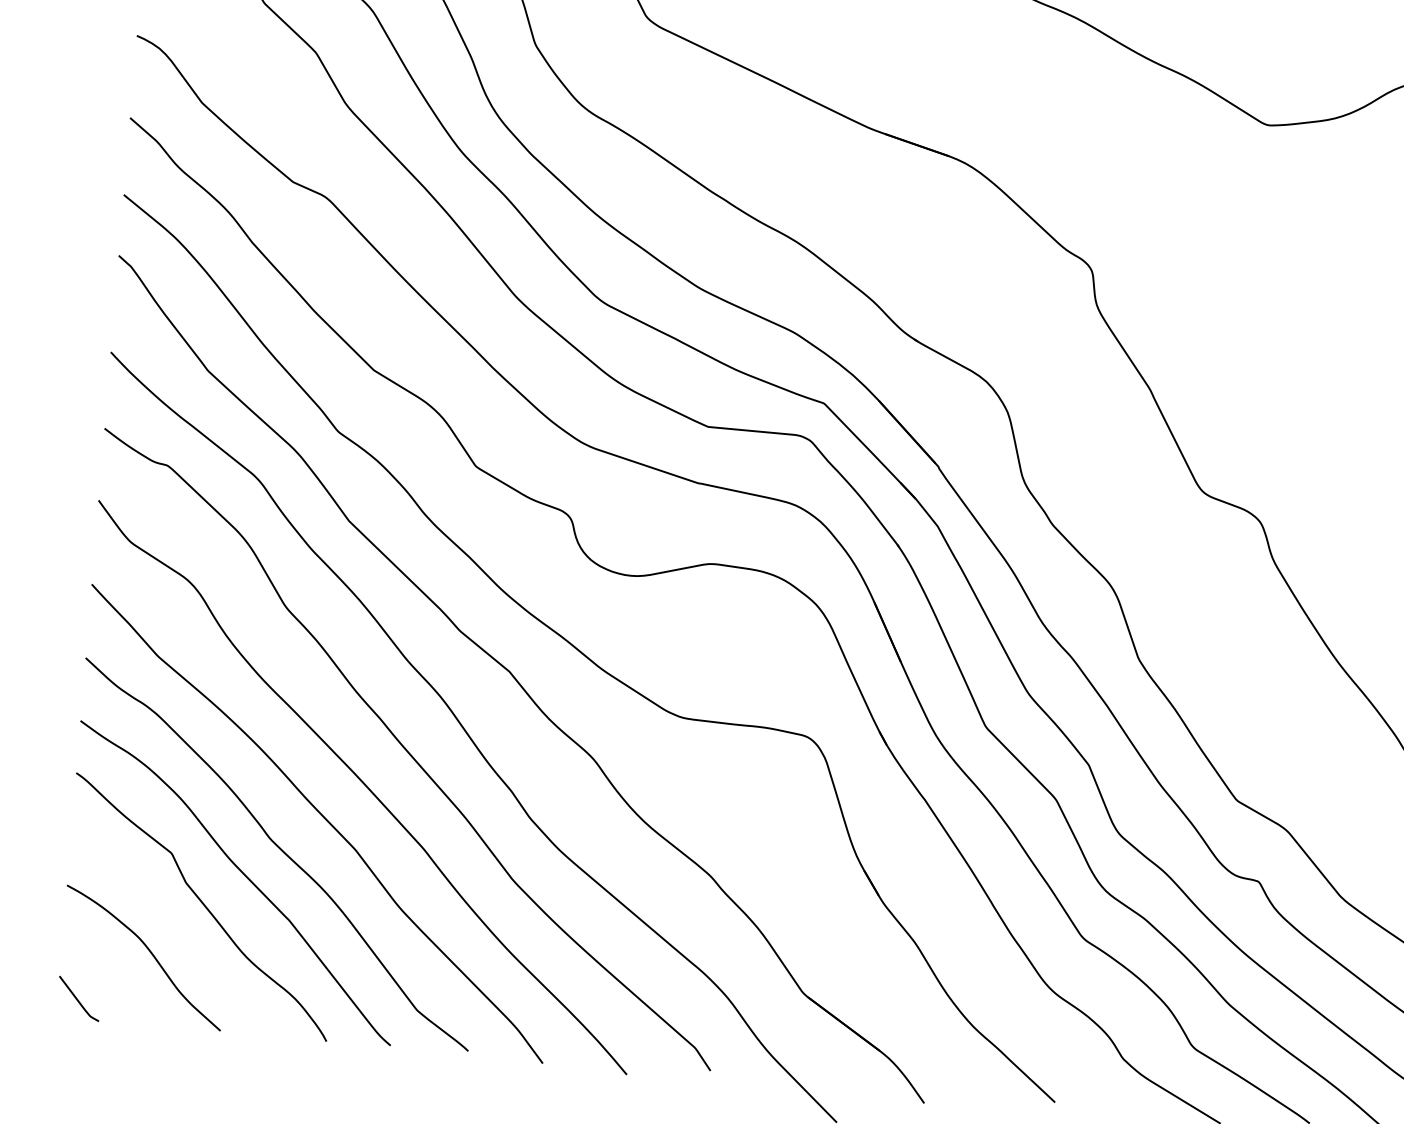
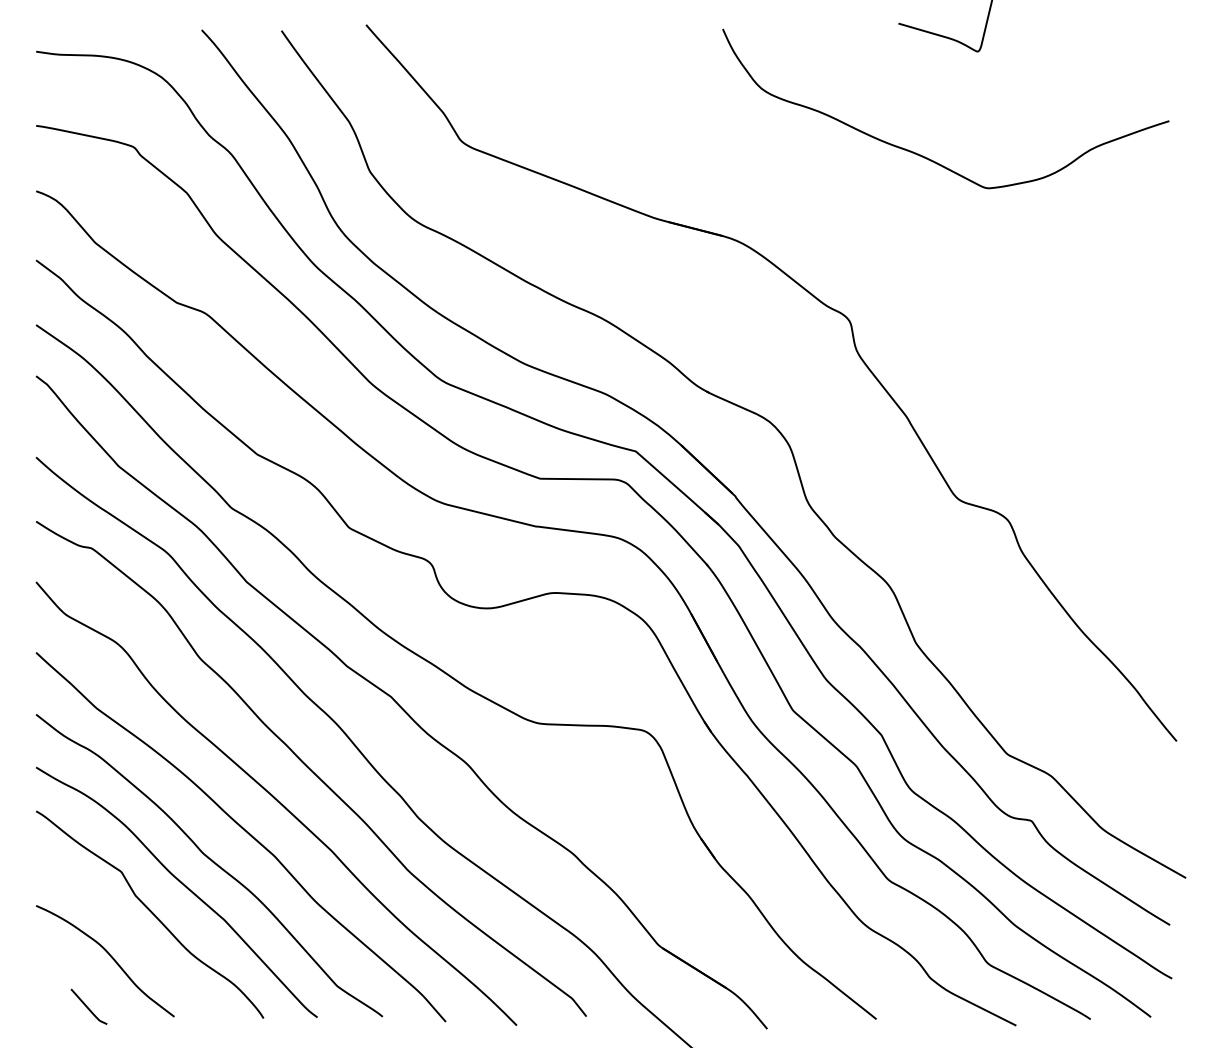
curve: (77, 998) -> (87, 1006), moved

